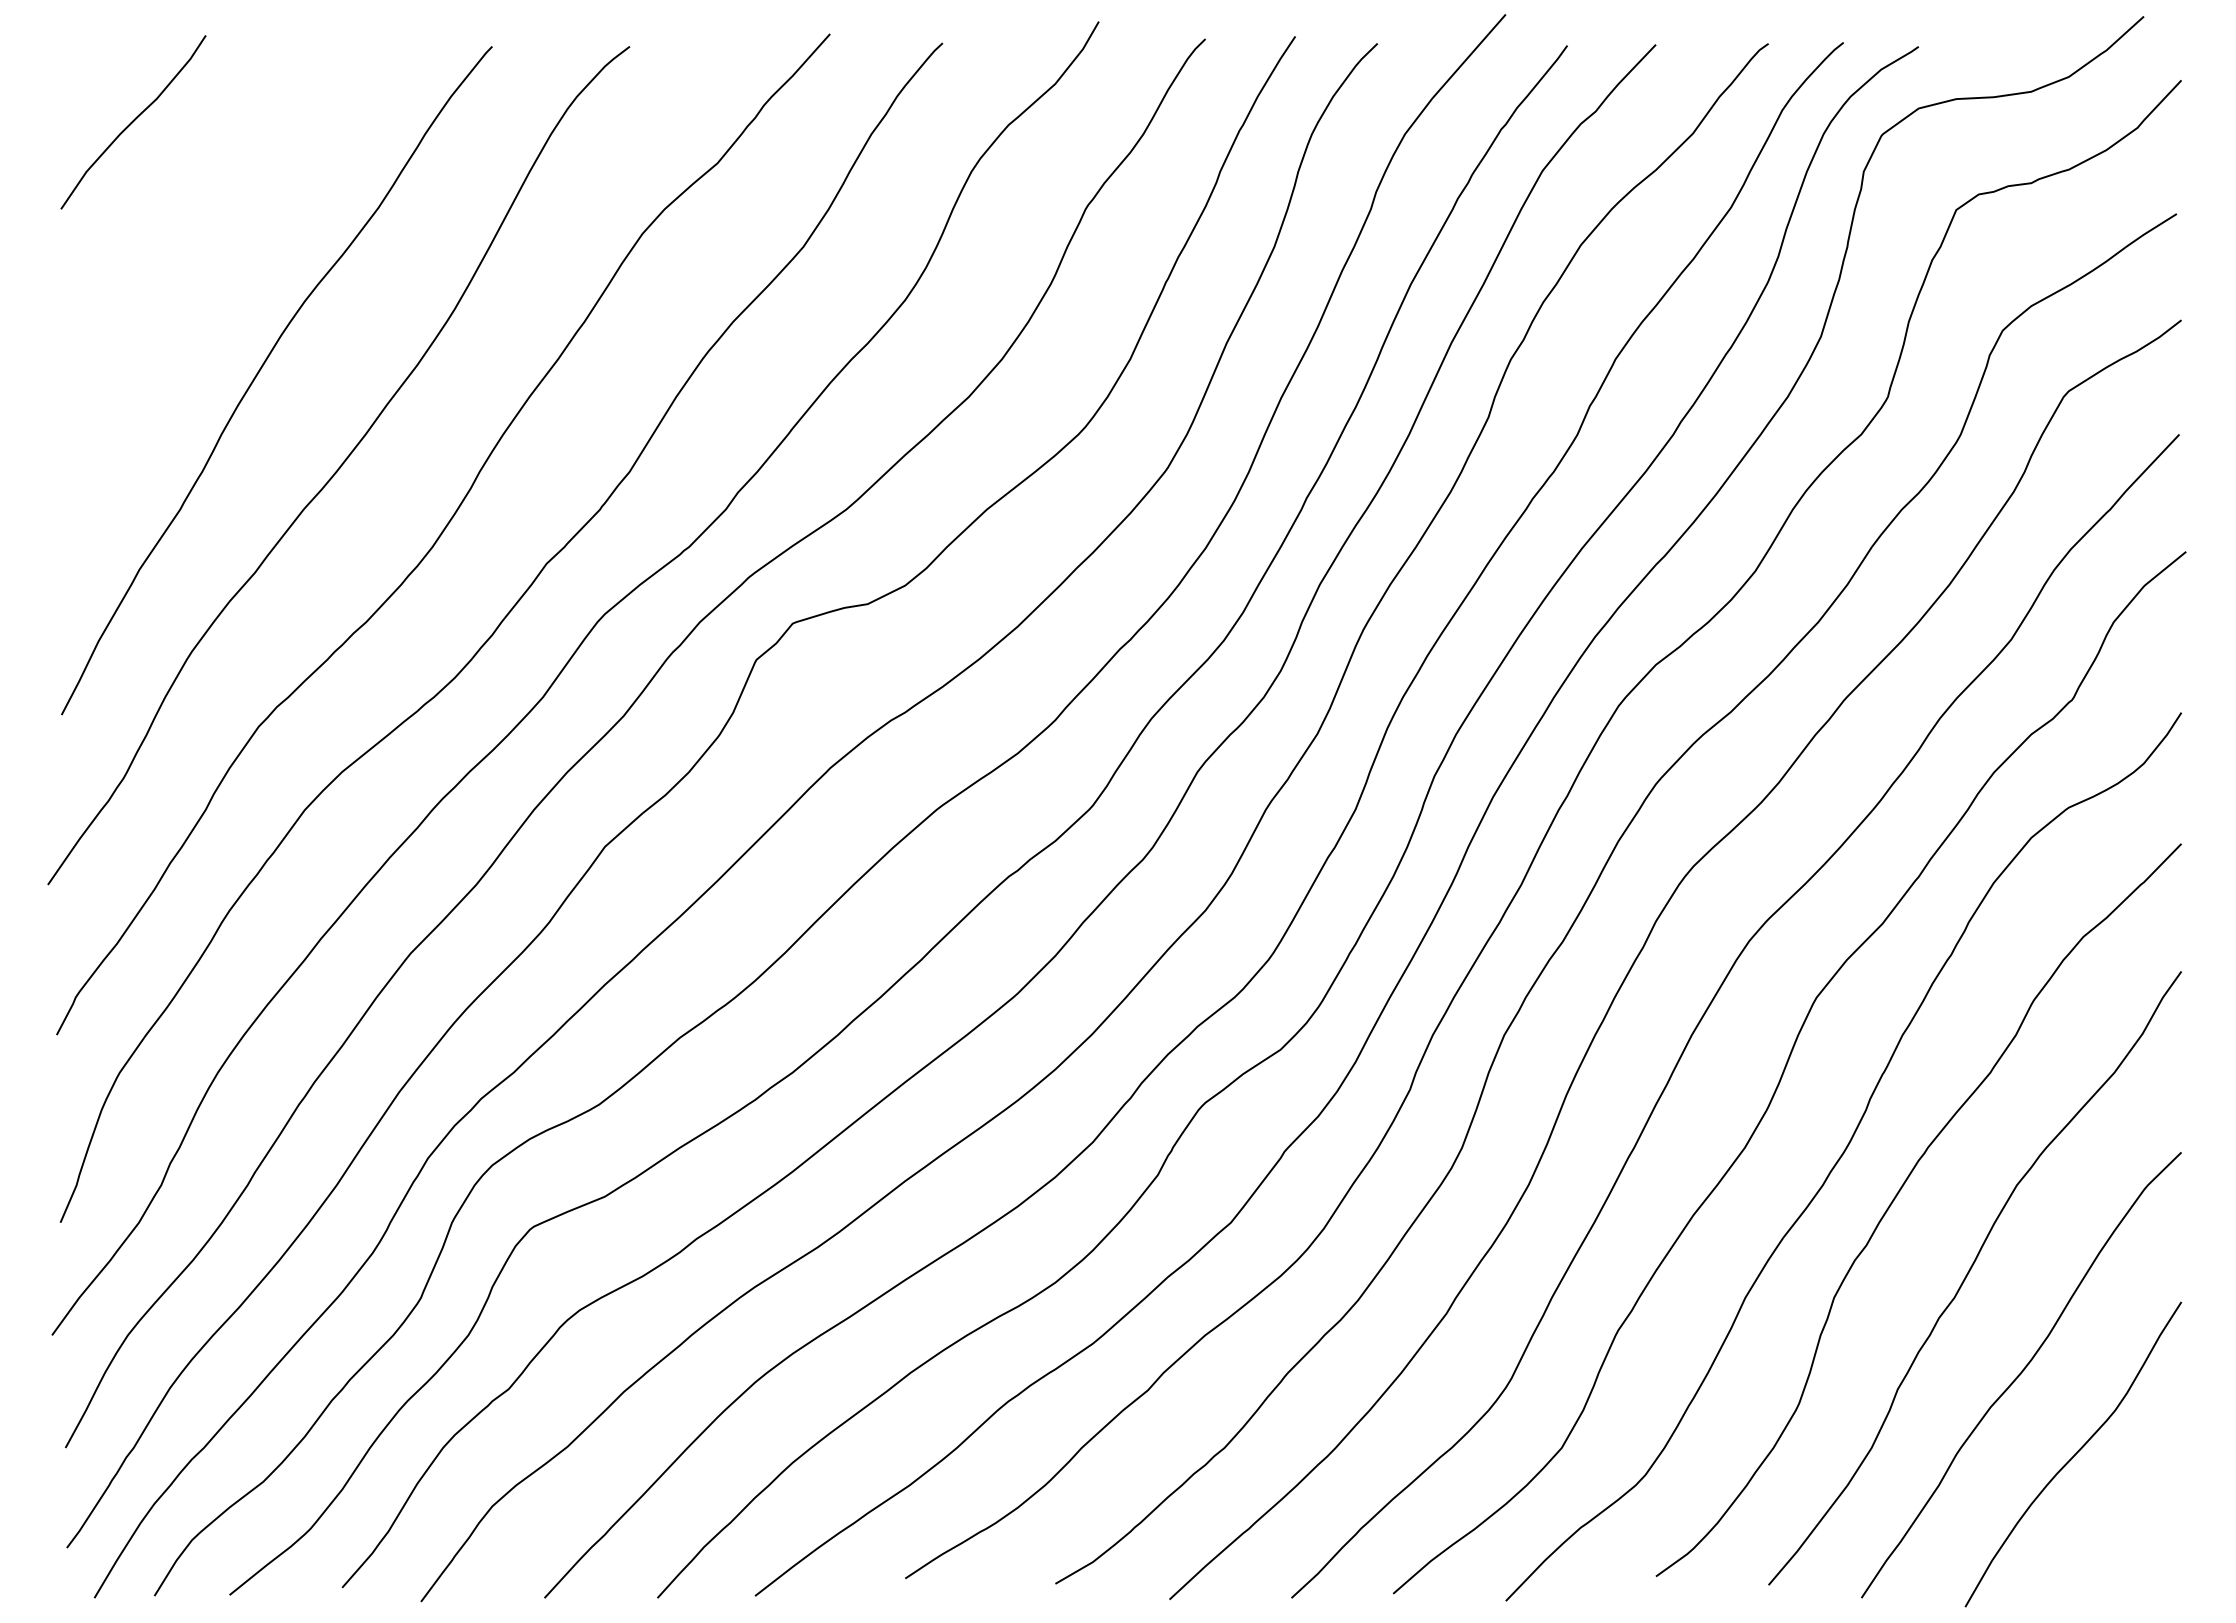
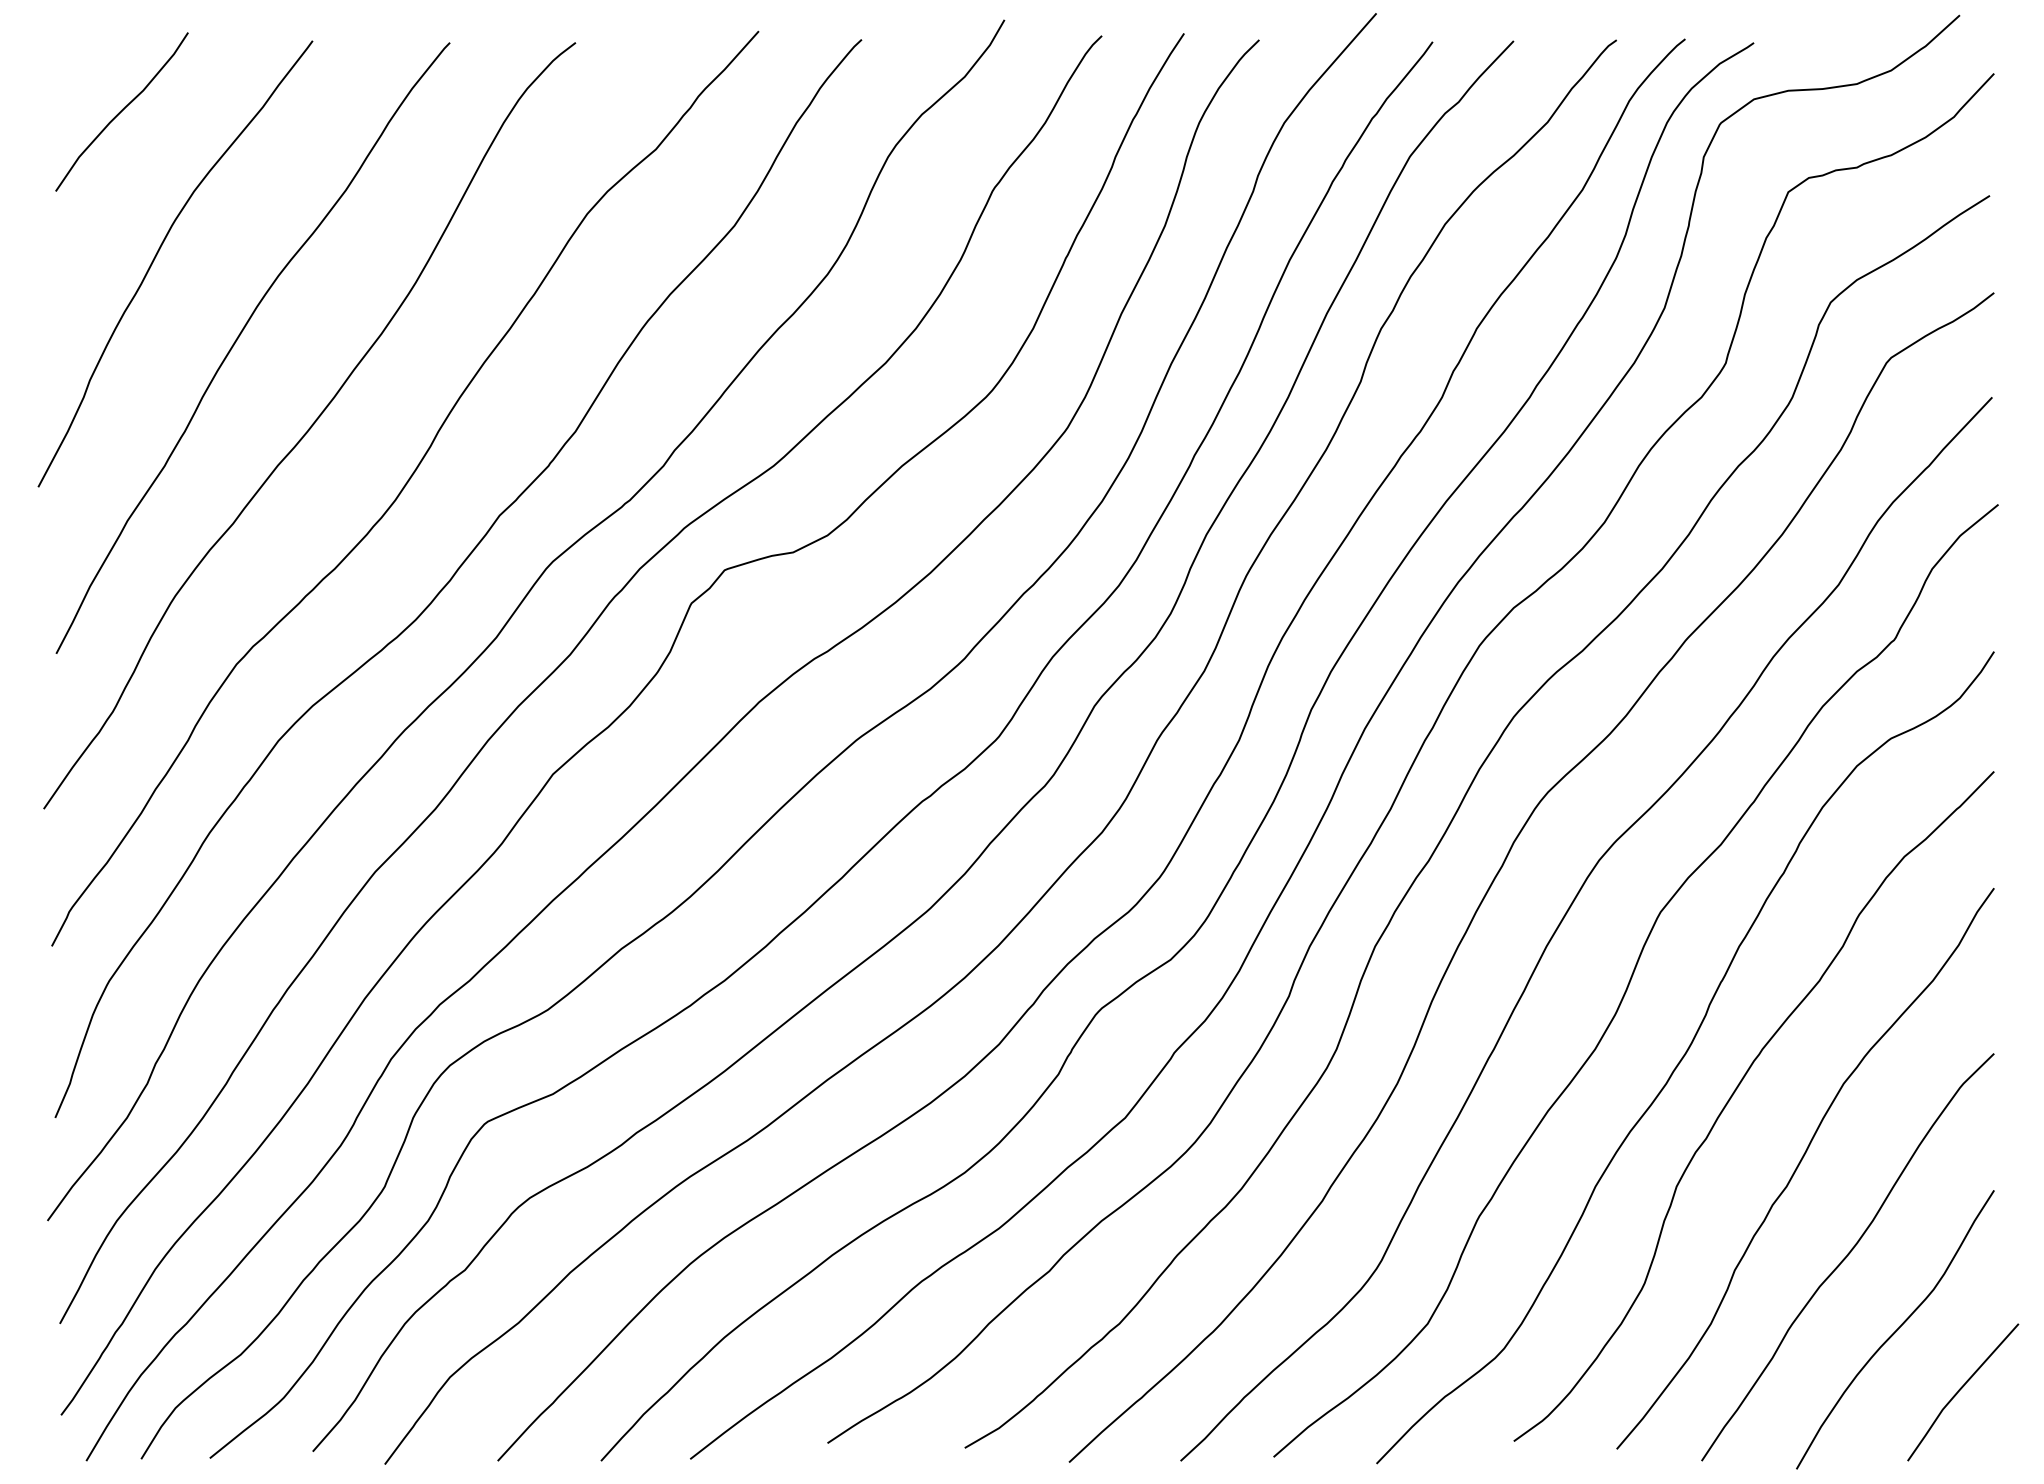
curve: (172, 279) -> (157, 255), added
line: (2145, 1519) -> (1961, 1389), added

